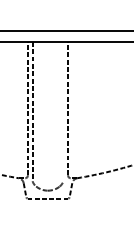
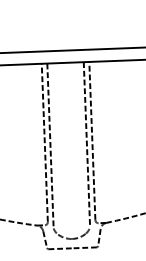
line: (63, 110) -> (86, 143), added

